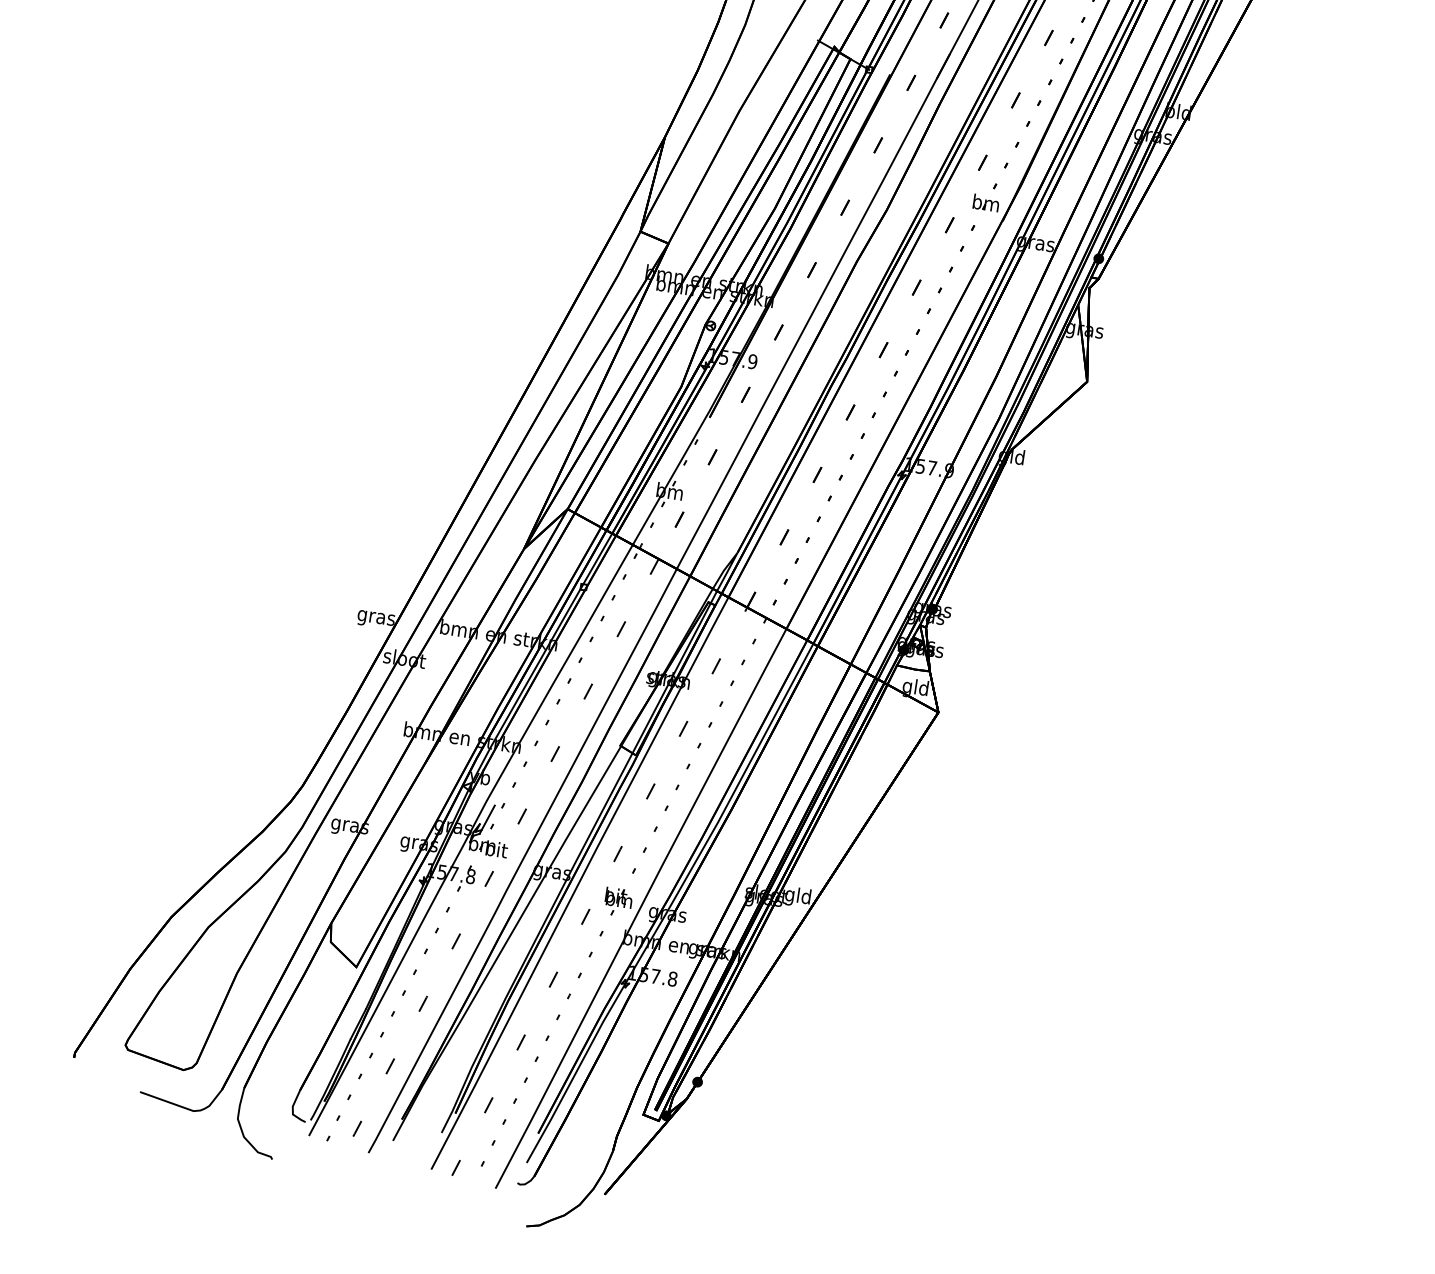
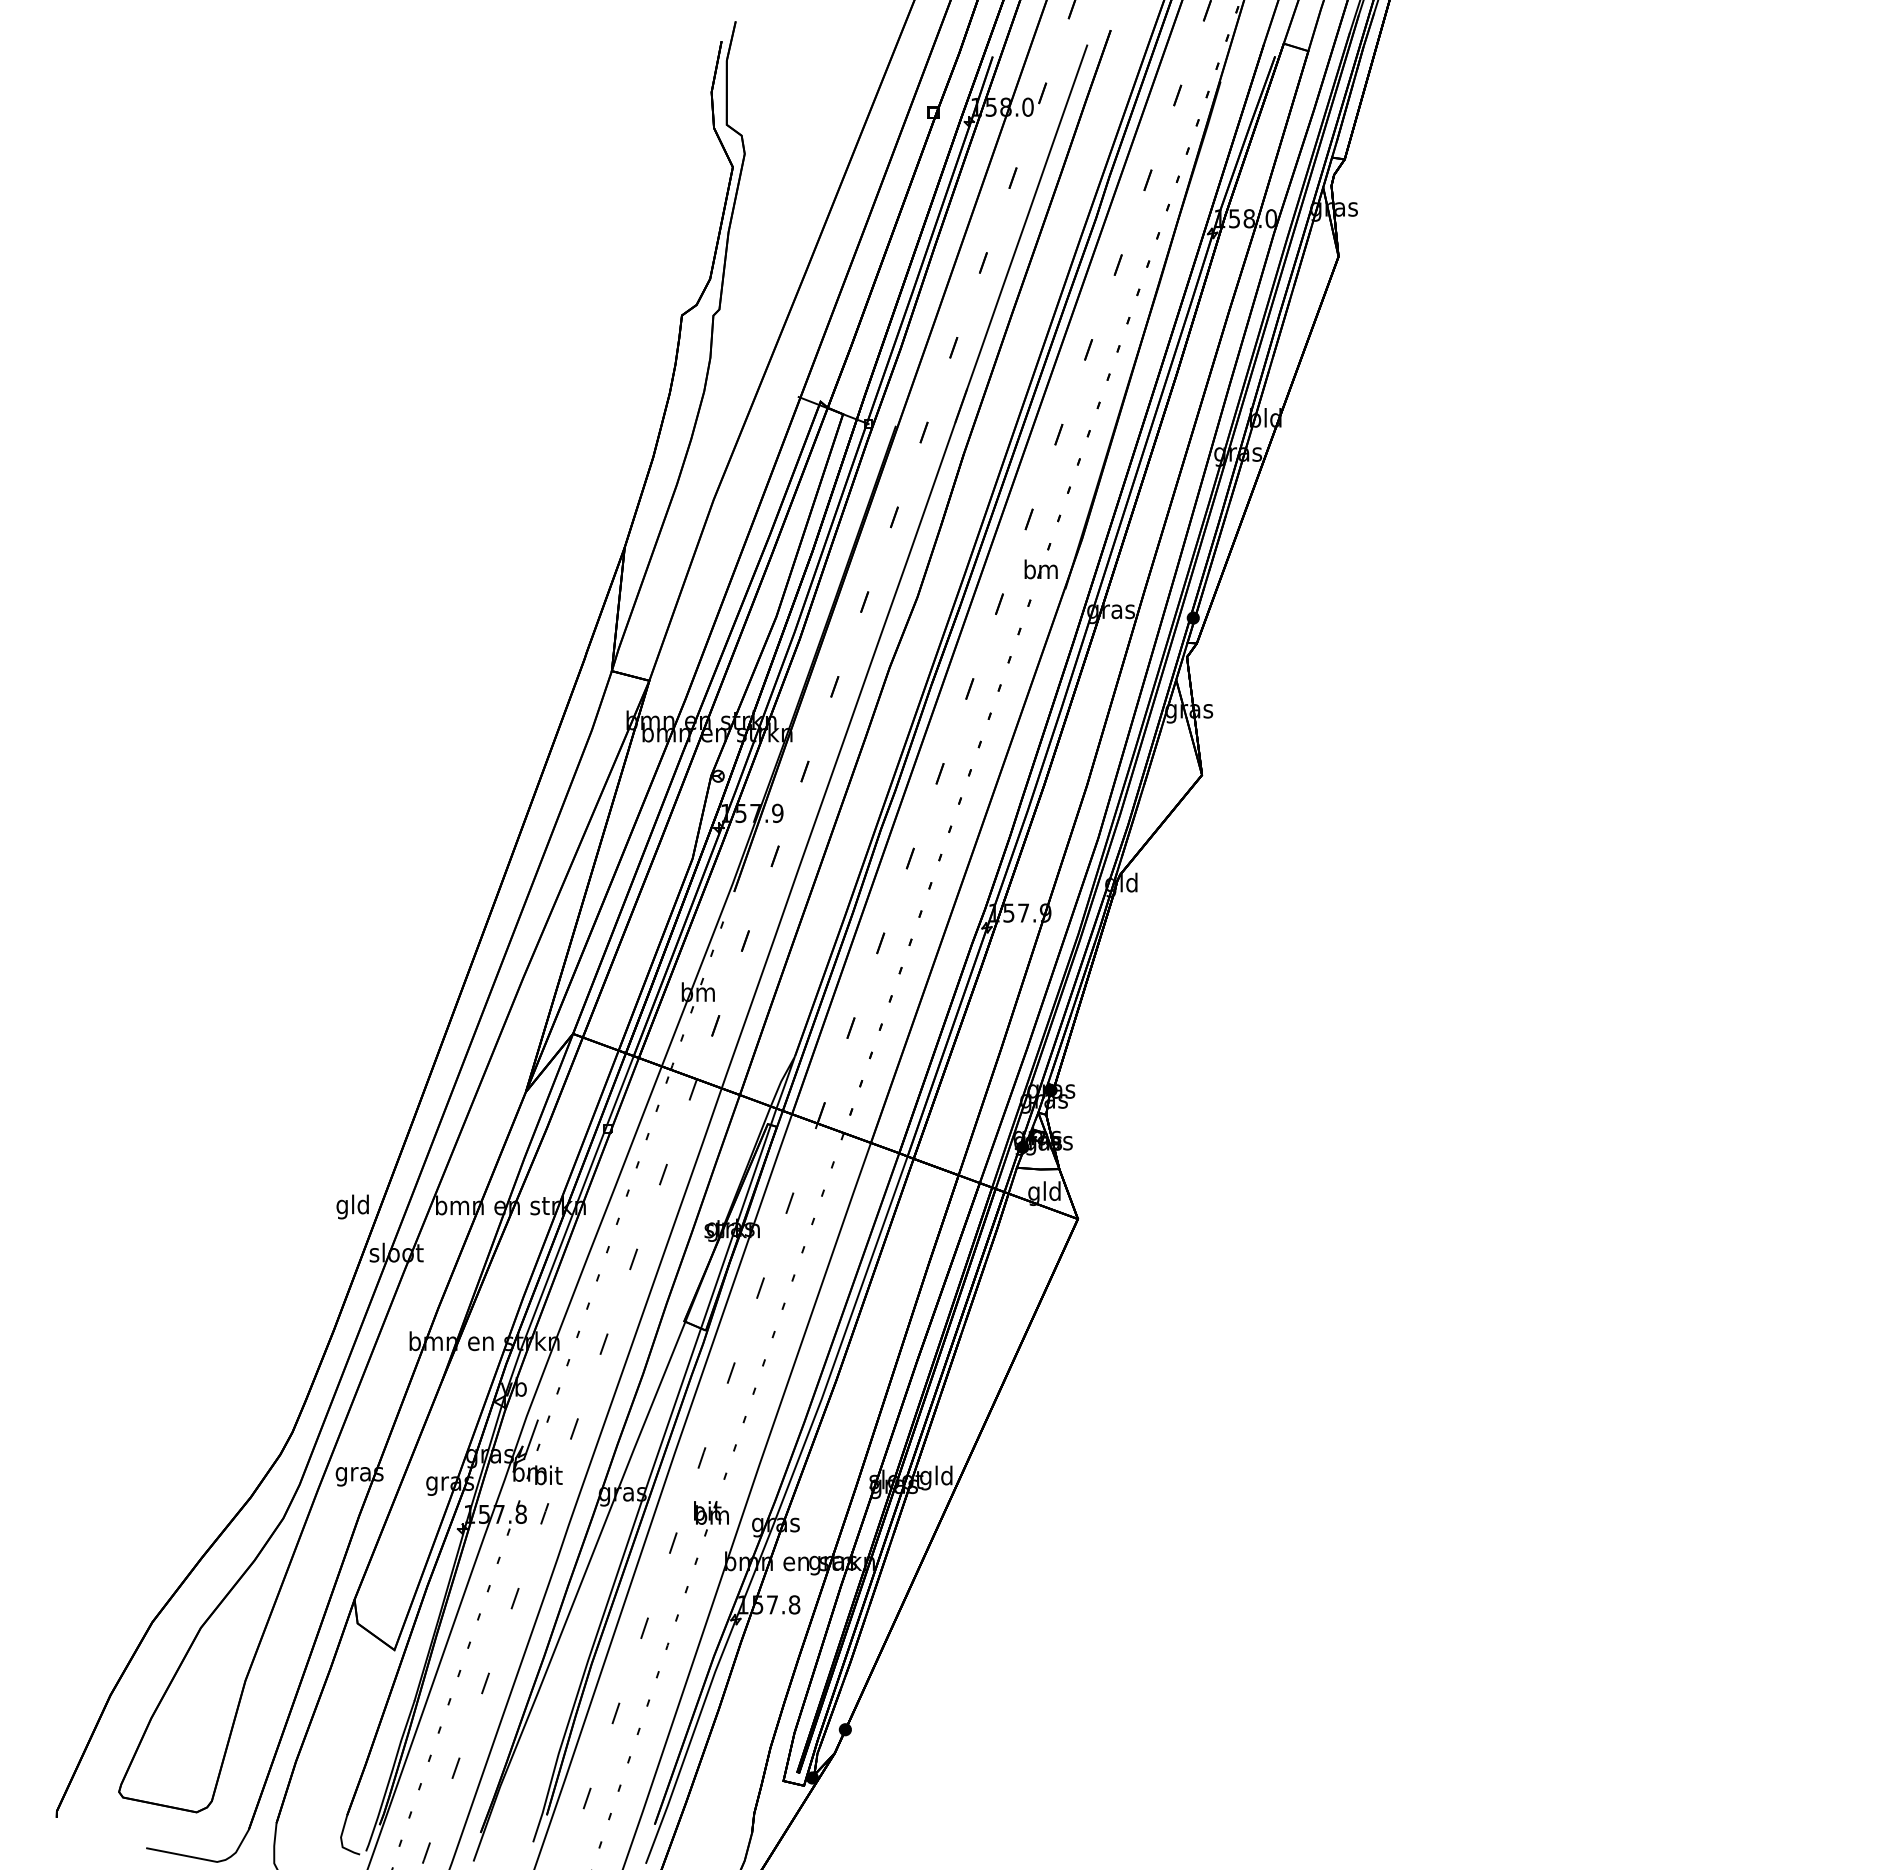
text: (376, 617) -> (353, 1206), gras -> gld

